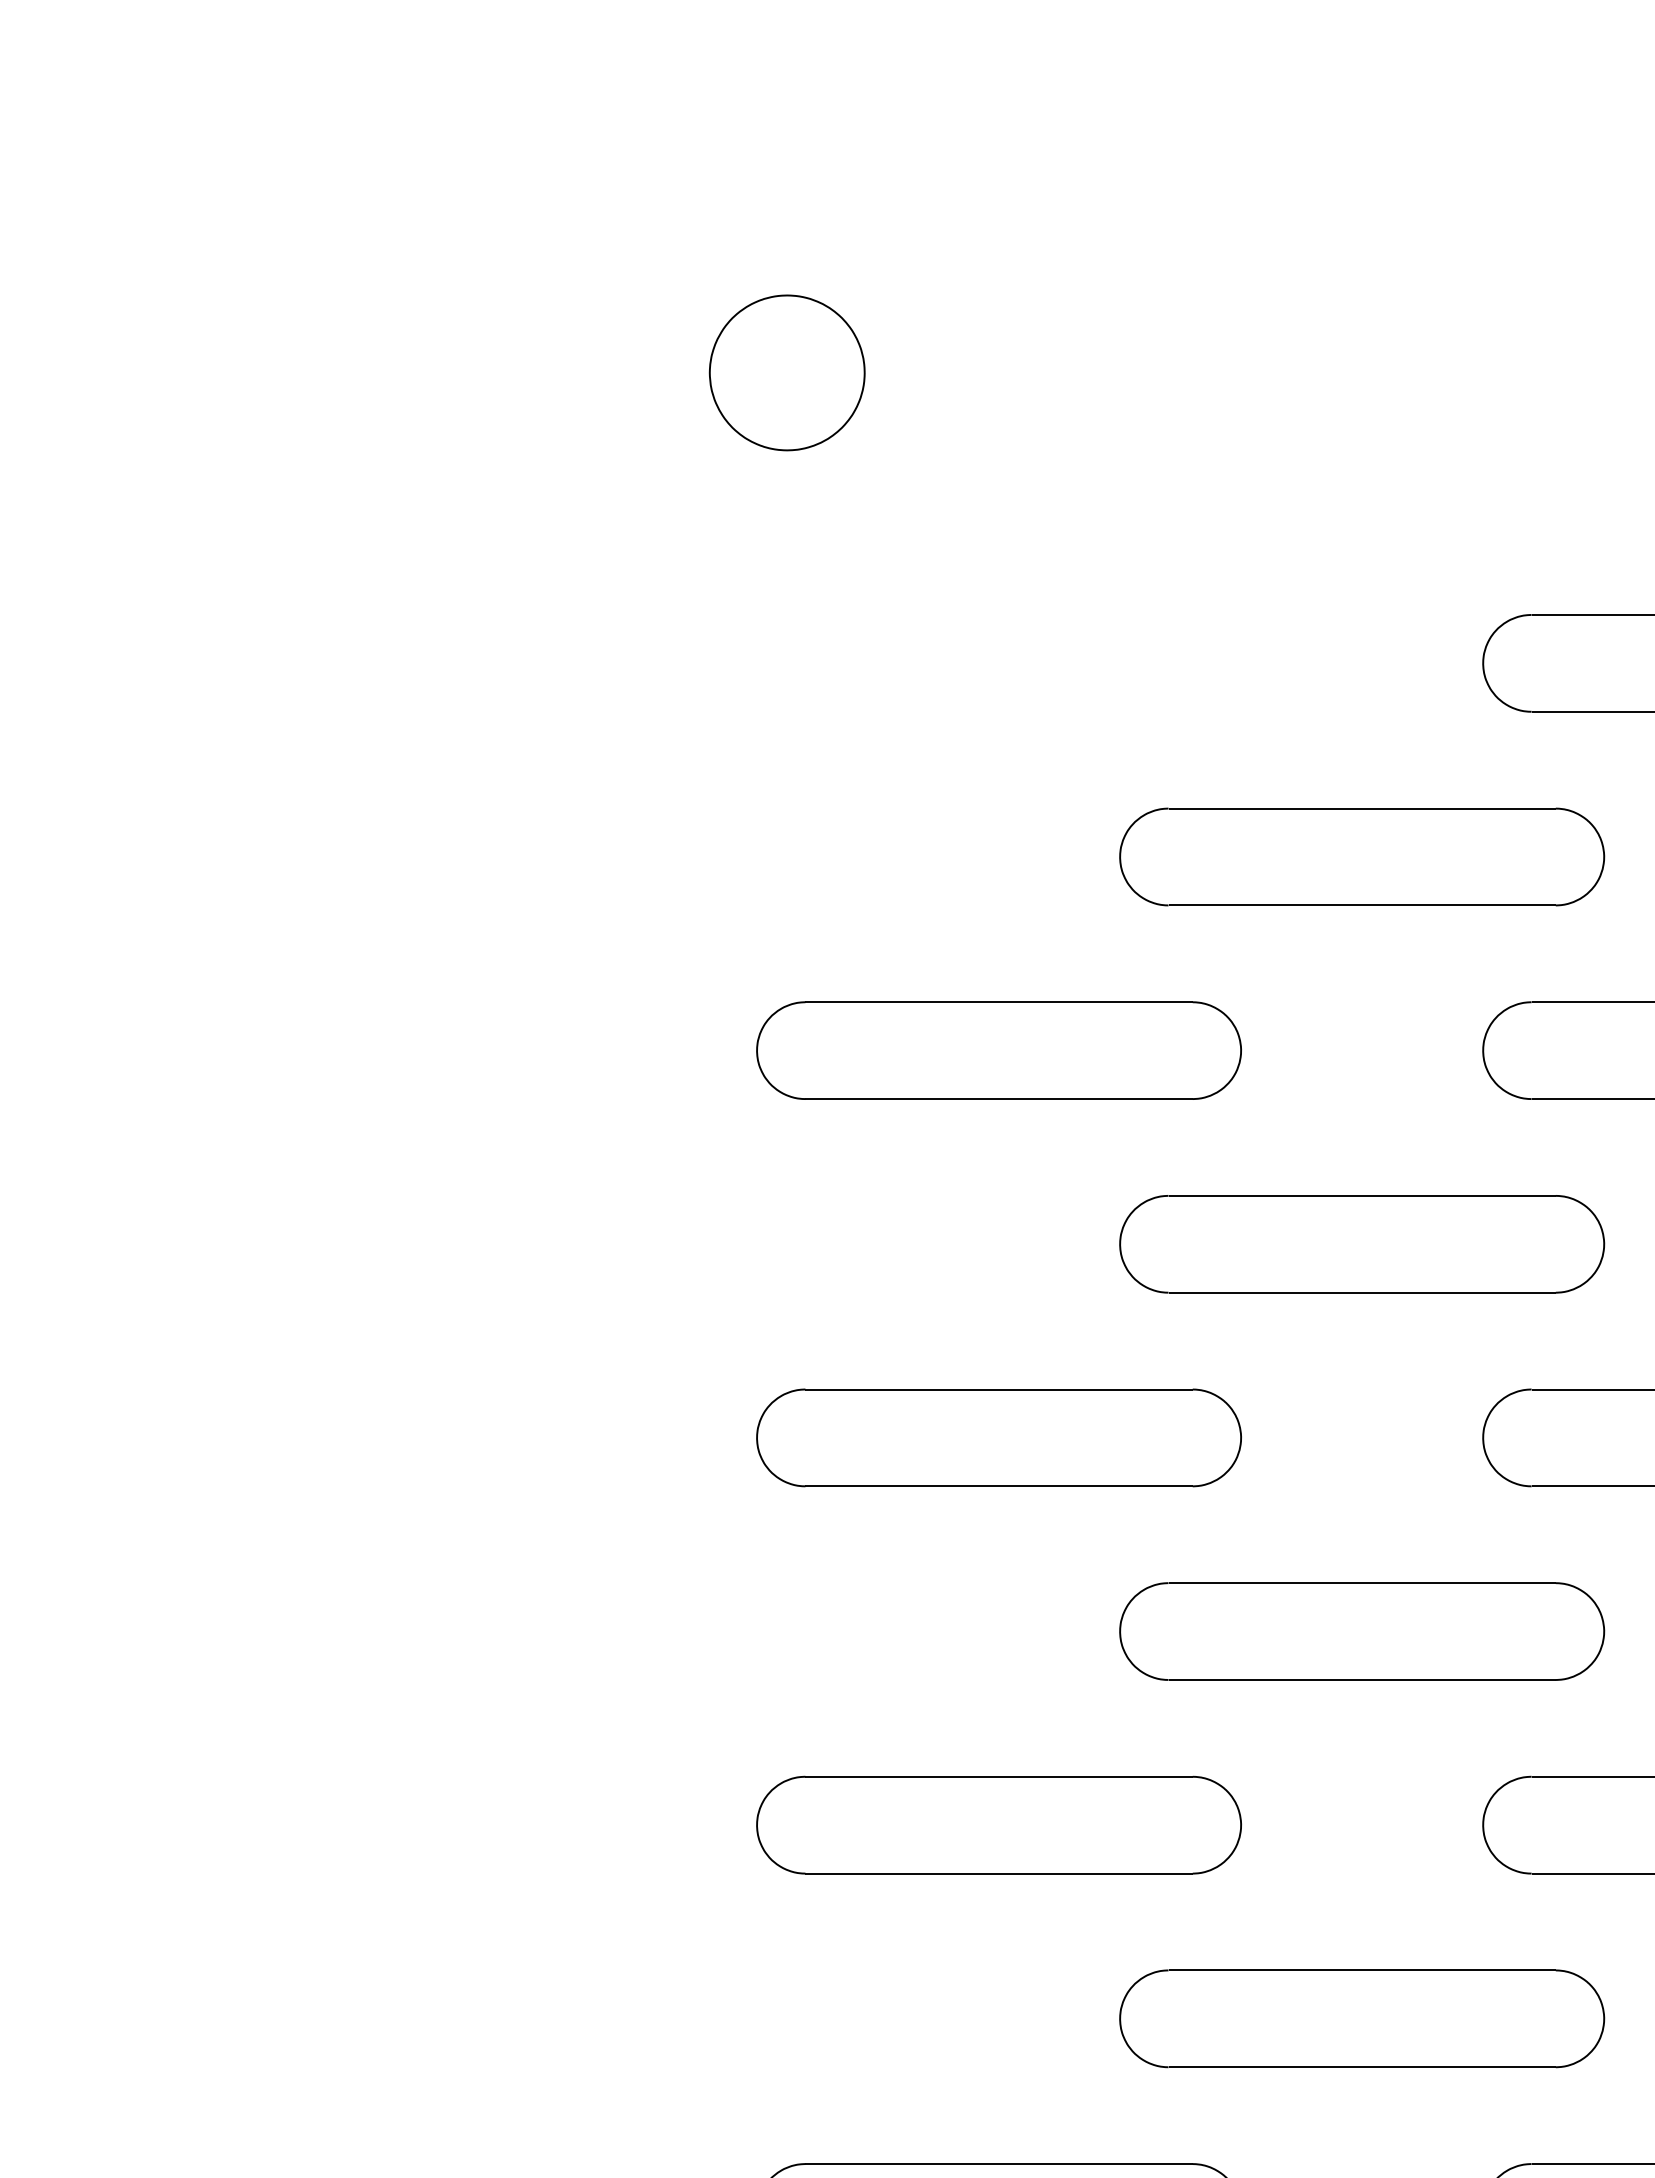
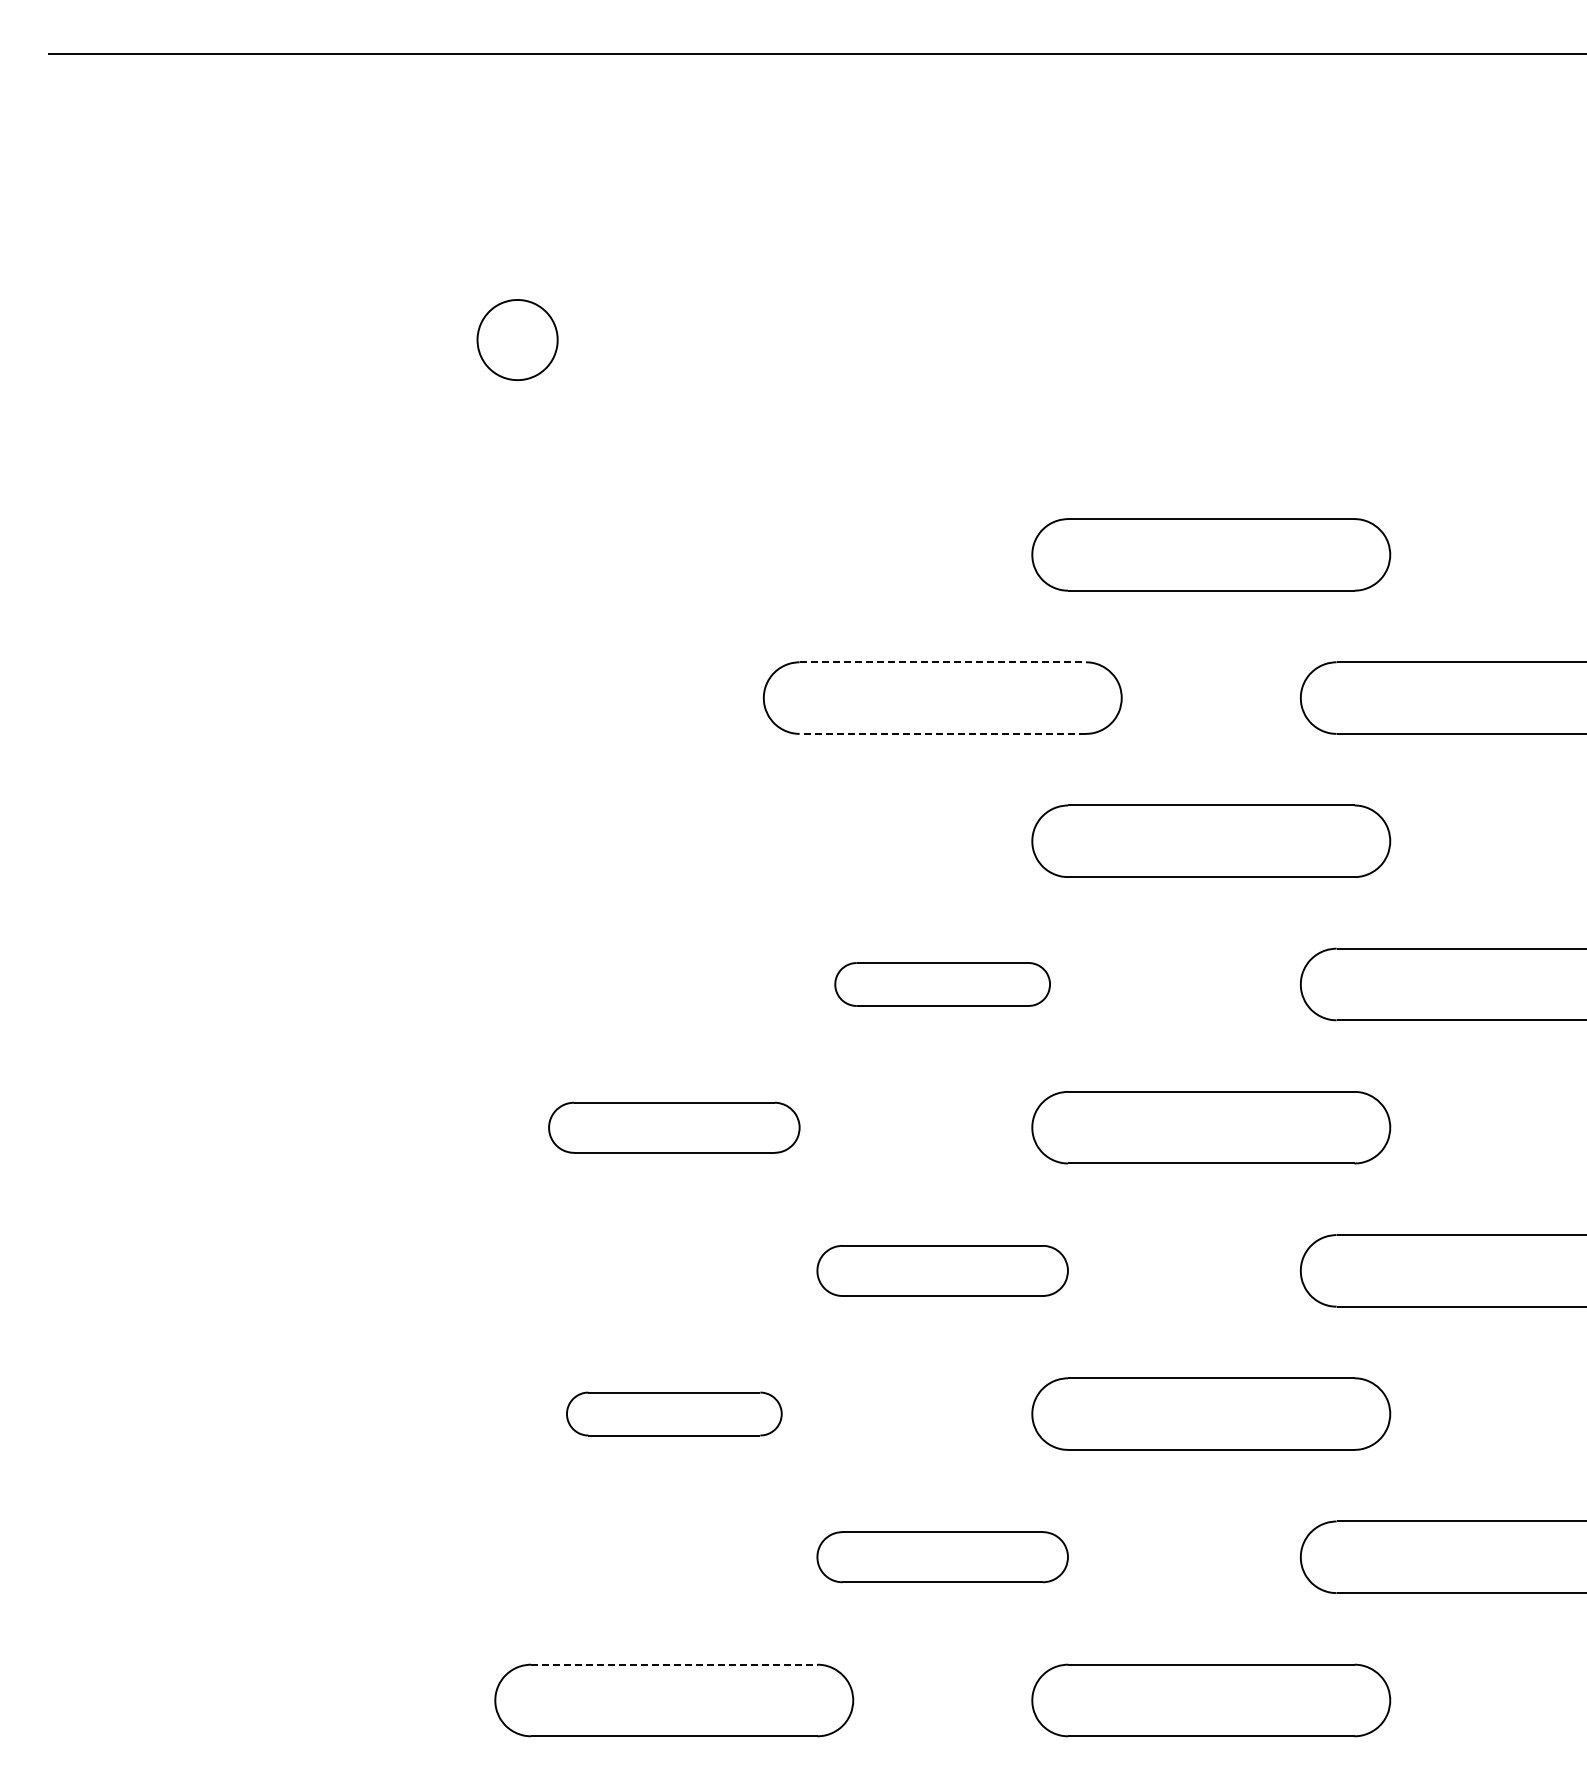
part: (787, 372) -> (517, 339), size x0.7
line: (1363, 808) -> (943, 662), solid -> dashed
line: (1361, 904) -> (942, 733), solid -> dashed
part: (999, 1049) -> (674, 840), removed
part: (1361, 1244) -> (942, 984), size x0.6
part: (999, 1437) -> (674, 1127), size x0.7
part: (1361, 1631) -> (942, 1270), size x0.7
part: (999, 1824) -> (674, 1413), size x0.6
part: (1361, 2017) -> (942, 1556), size x0.7
line: (999, 2163) -> (674, 1664), solid -> dashed

